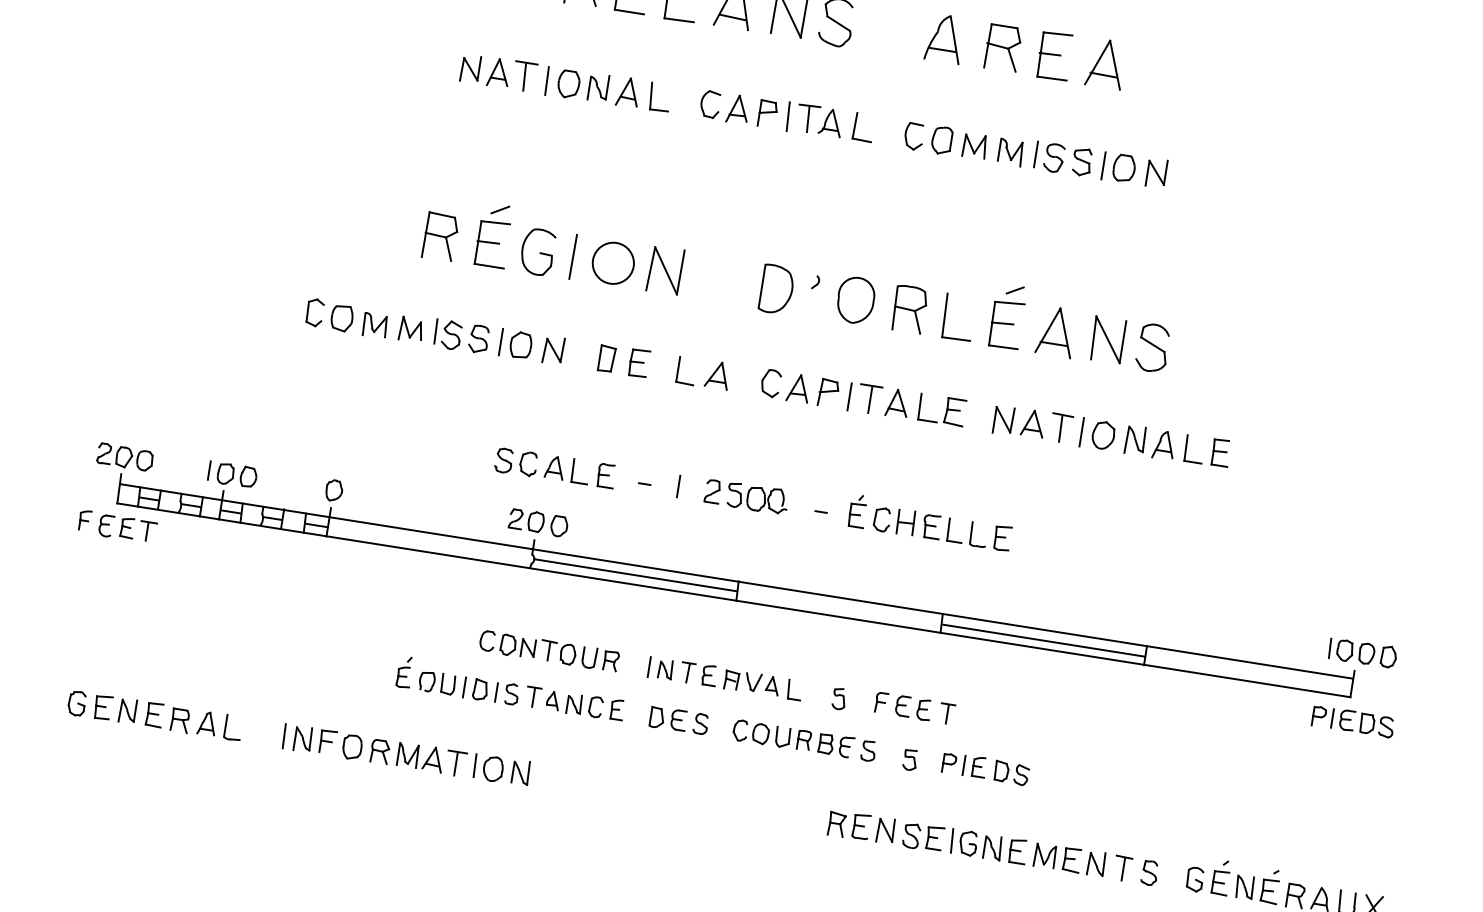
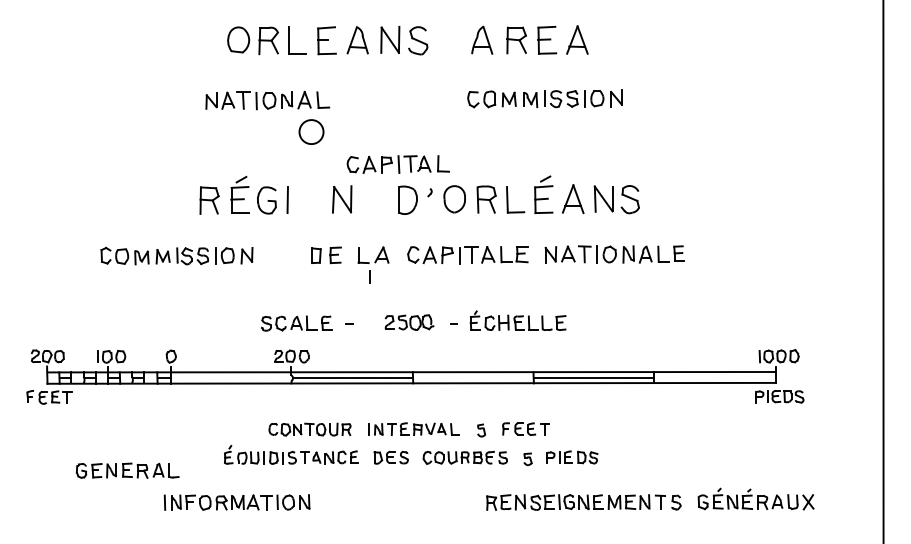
part: (785, 116) -> (397, 164), moved
circle: (613, 262) -> (311, 131), moved
part: (434, 331) -> (176, 255), moved
line: (678, 486) -> (369, 276), moved
part: (154, 715) -> (127, 470), moved

